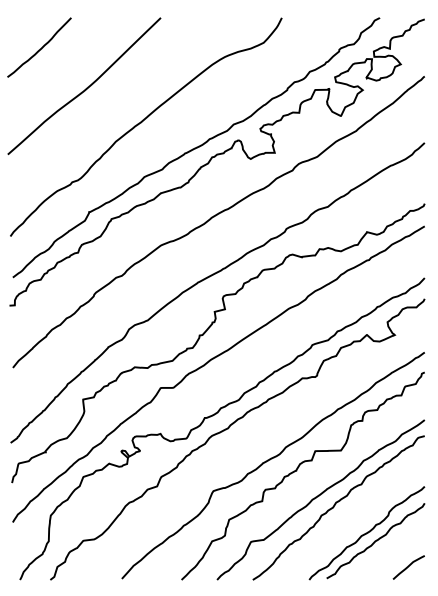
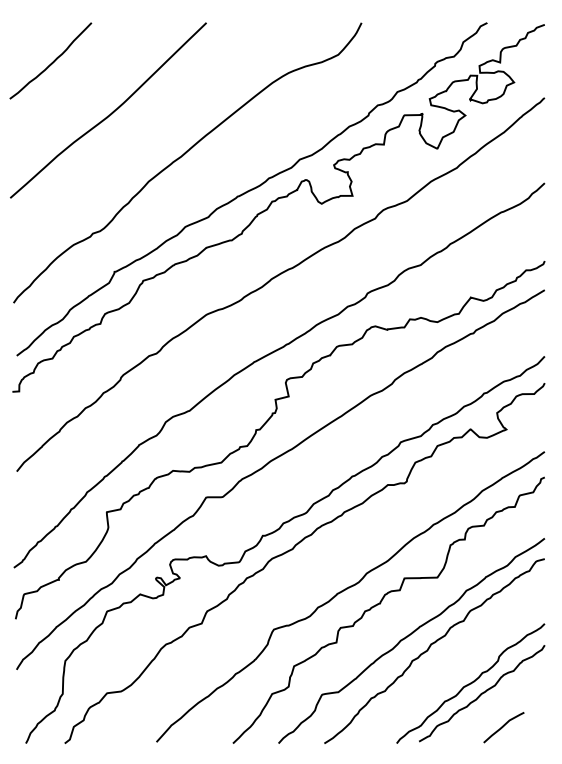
curve: (408, 567) -> (503, 727), moved

